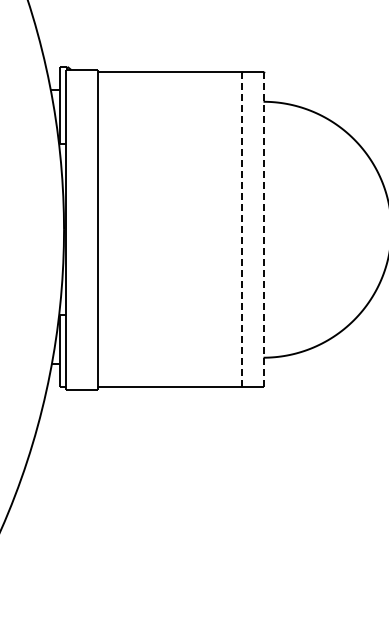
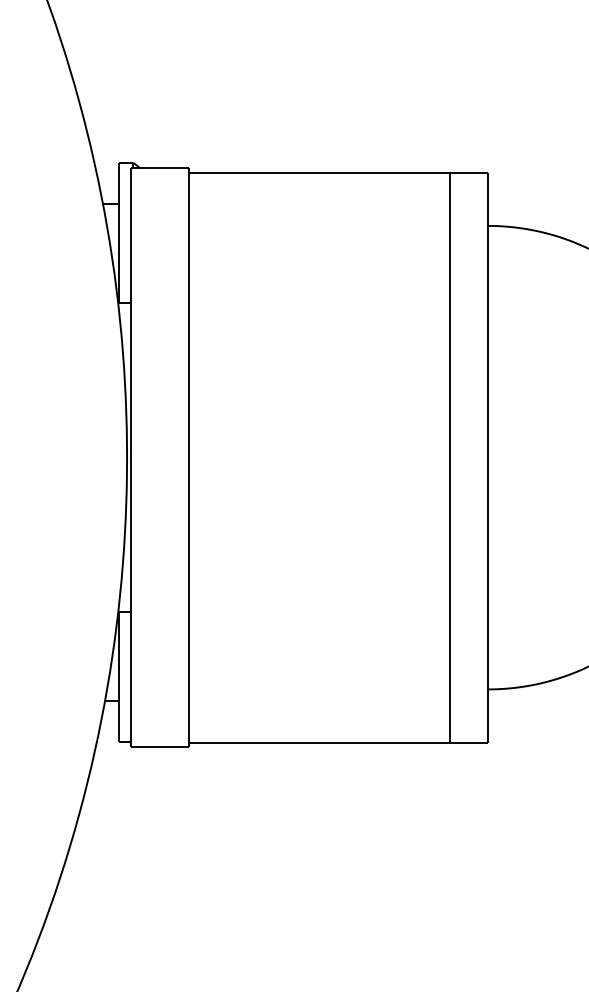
line: (242, 230) -> (450, 459), dashed -> solid
line: (263, 230) -> (488, 459), dashed -> solid

